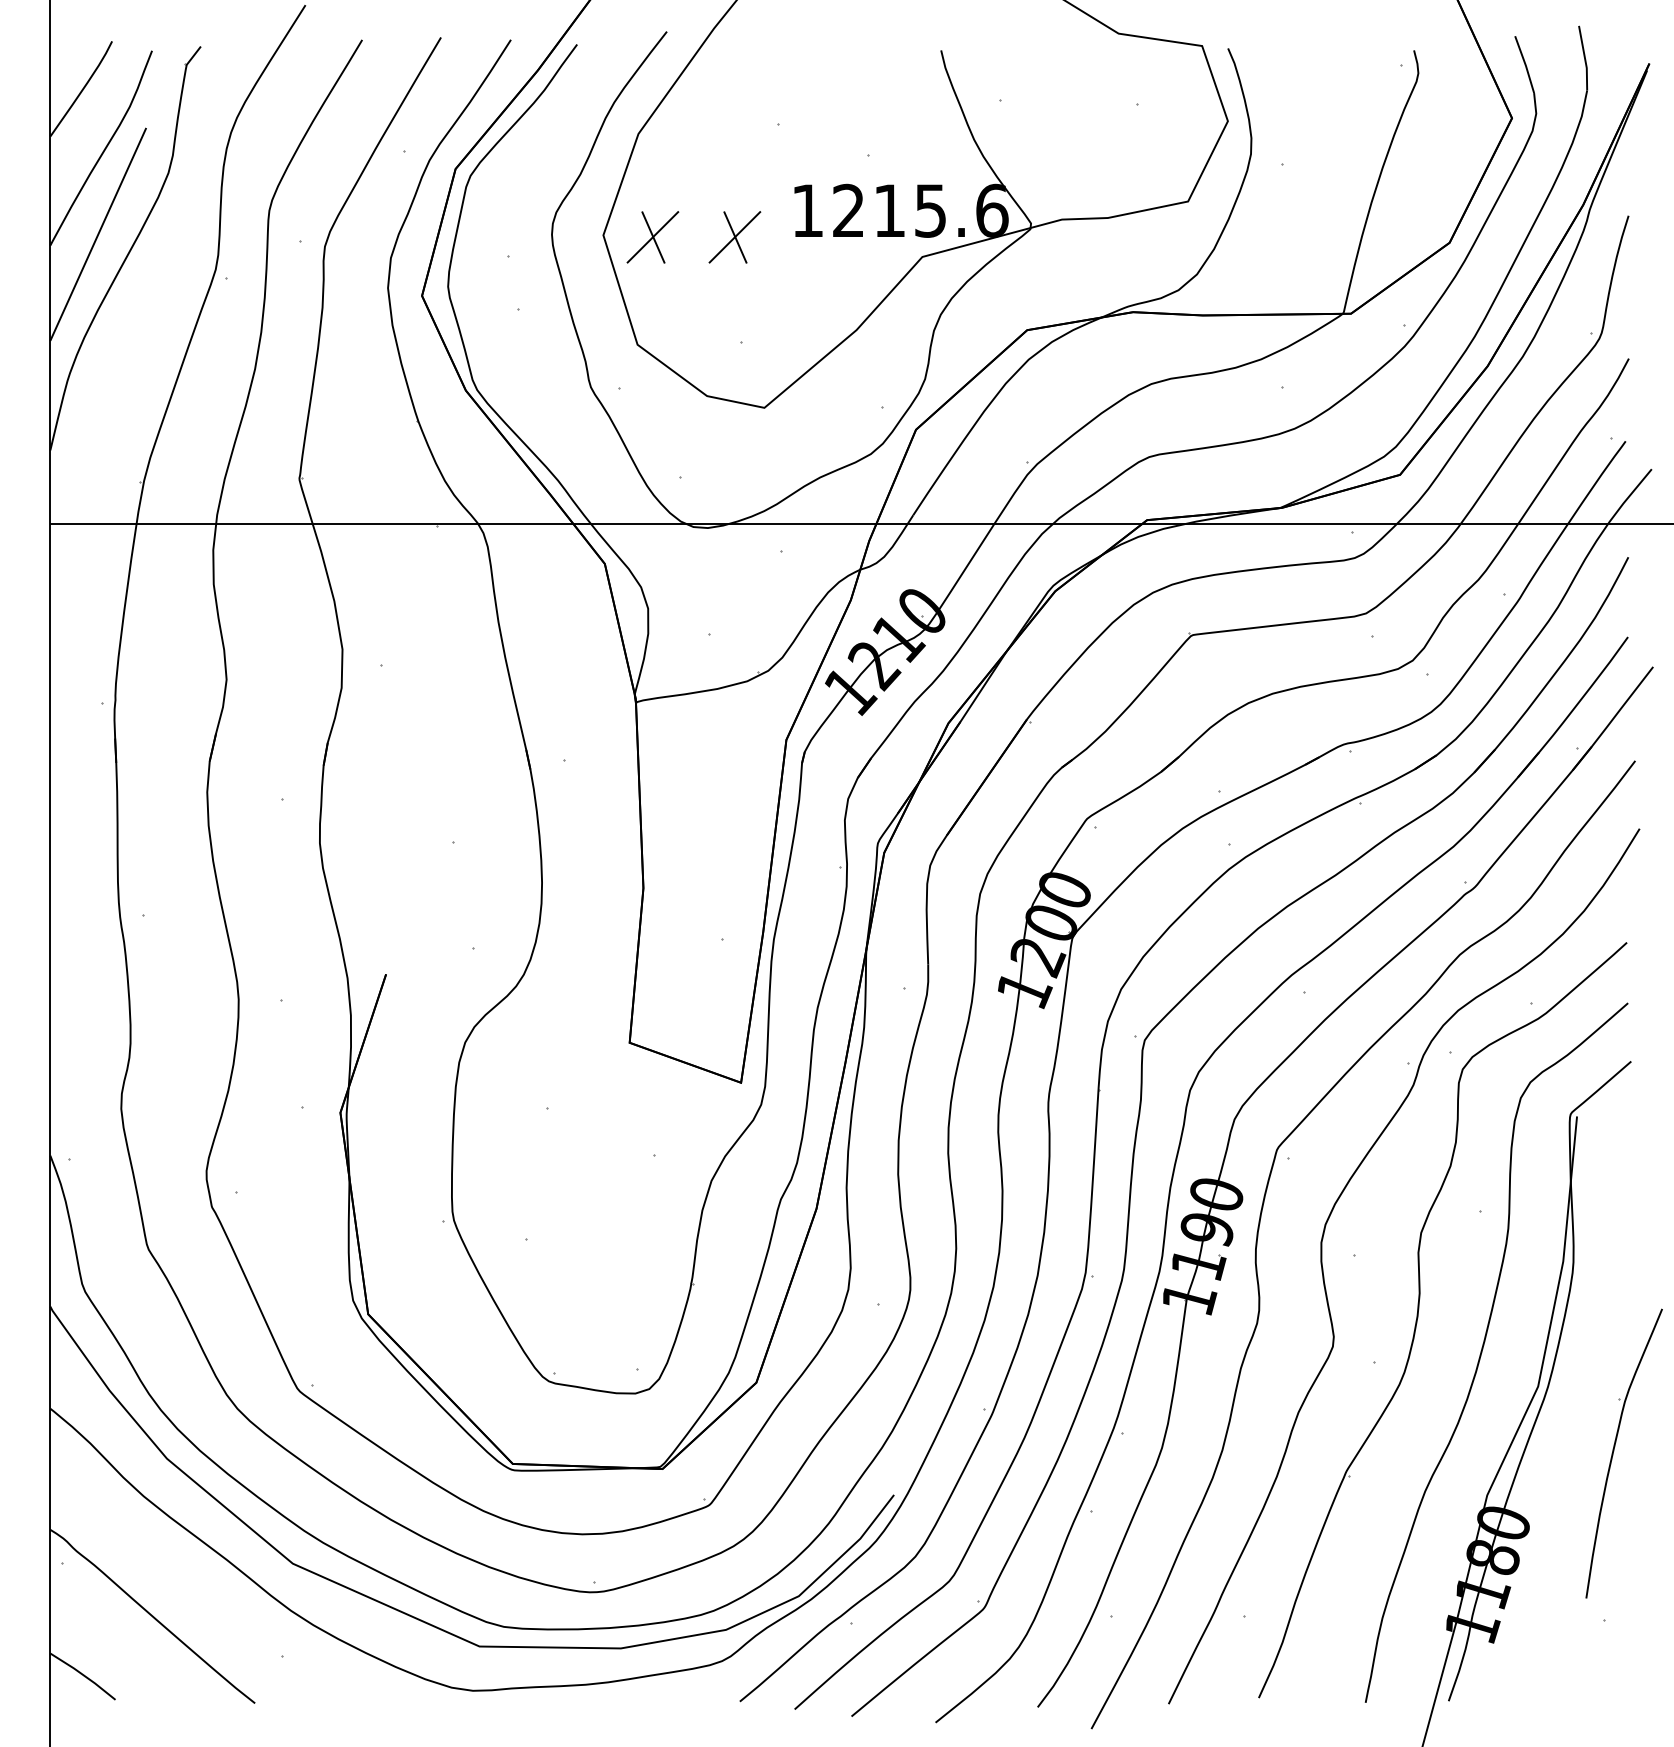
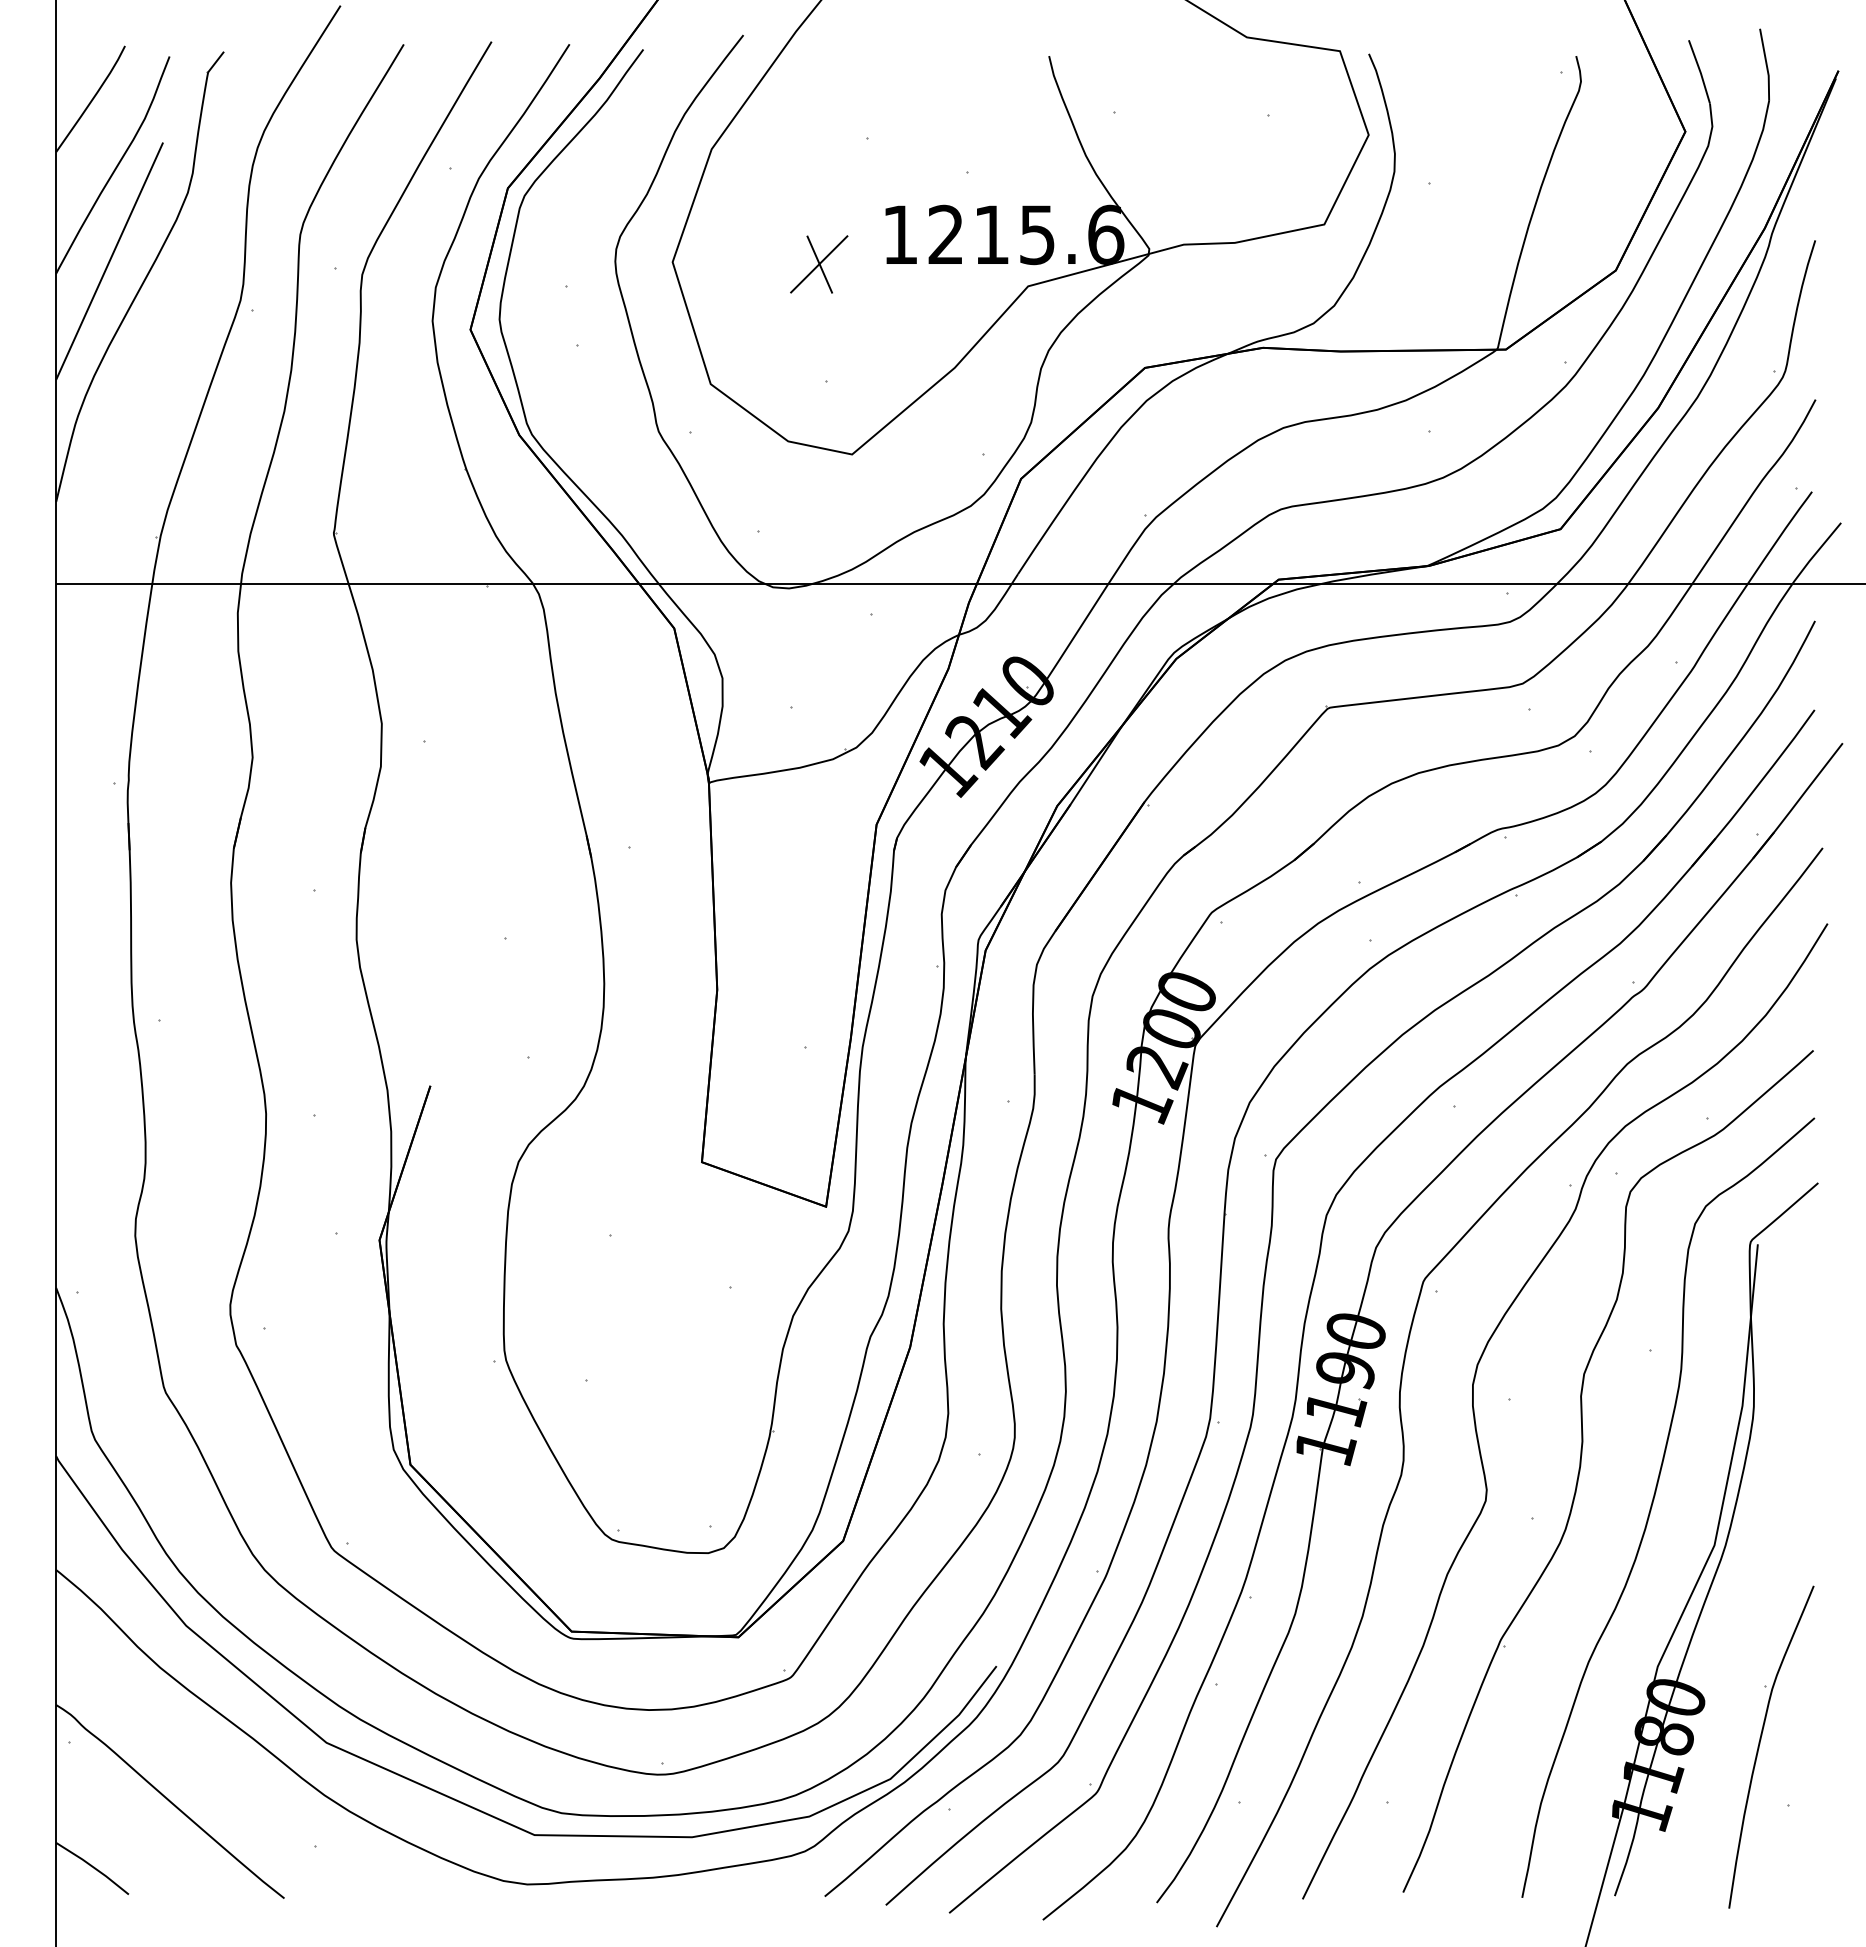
part: (652, 237) -> (727, 264), removed
part: (1614, 1451) -> (1760, 1744), moved

